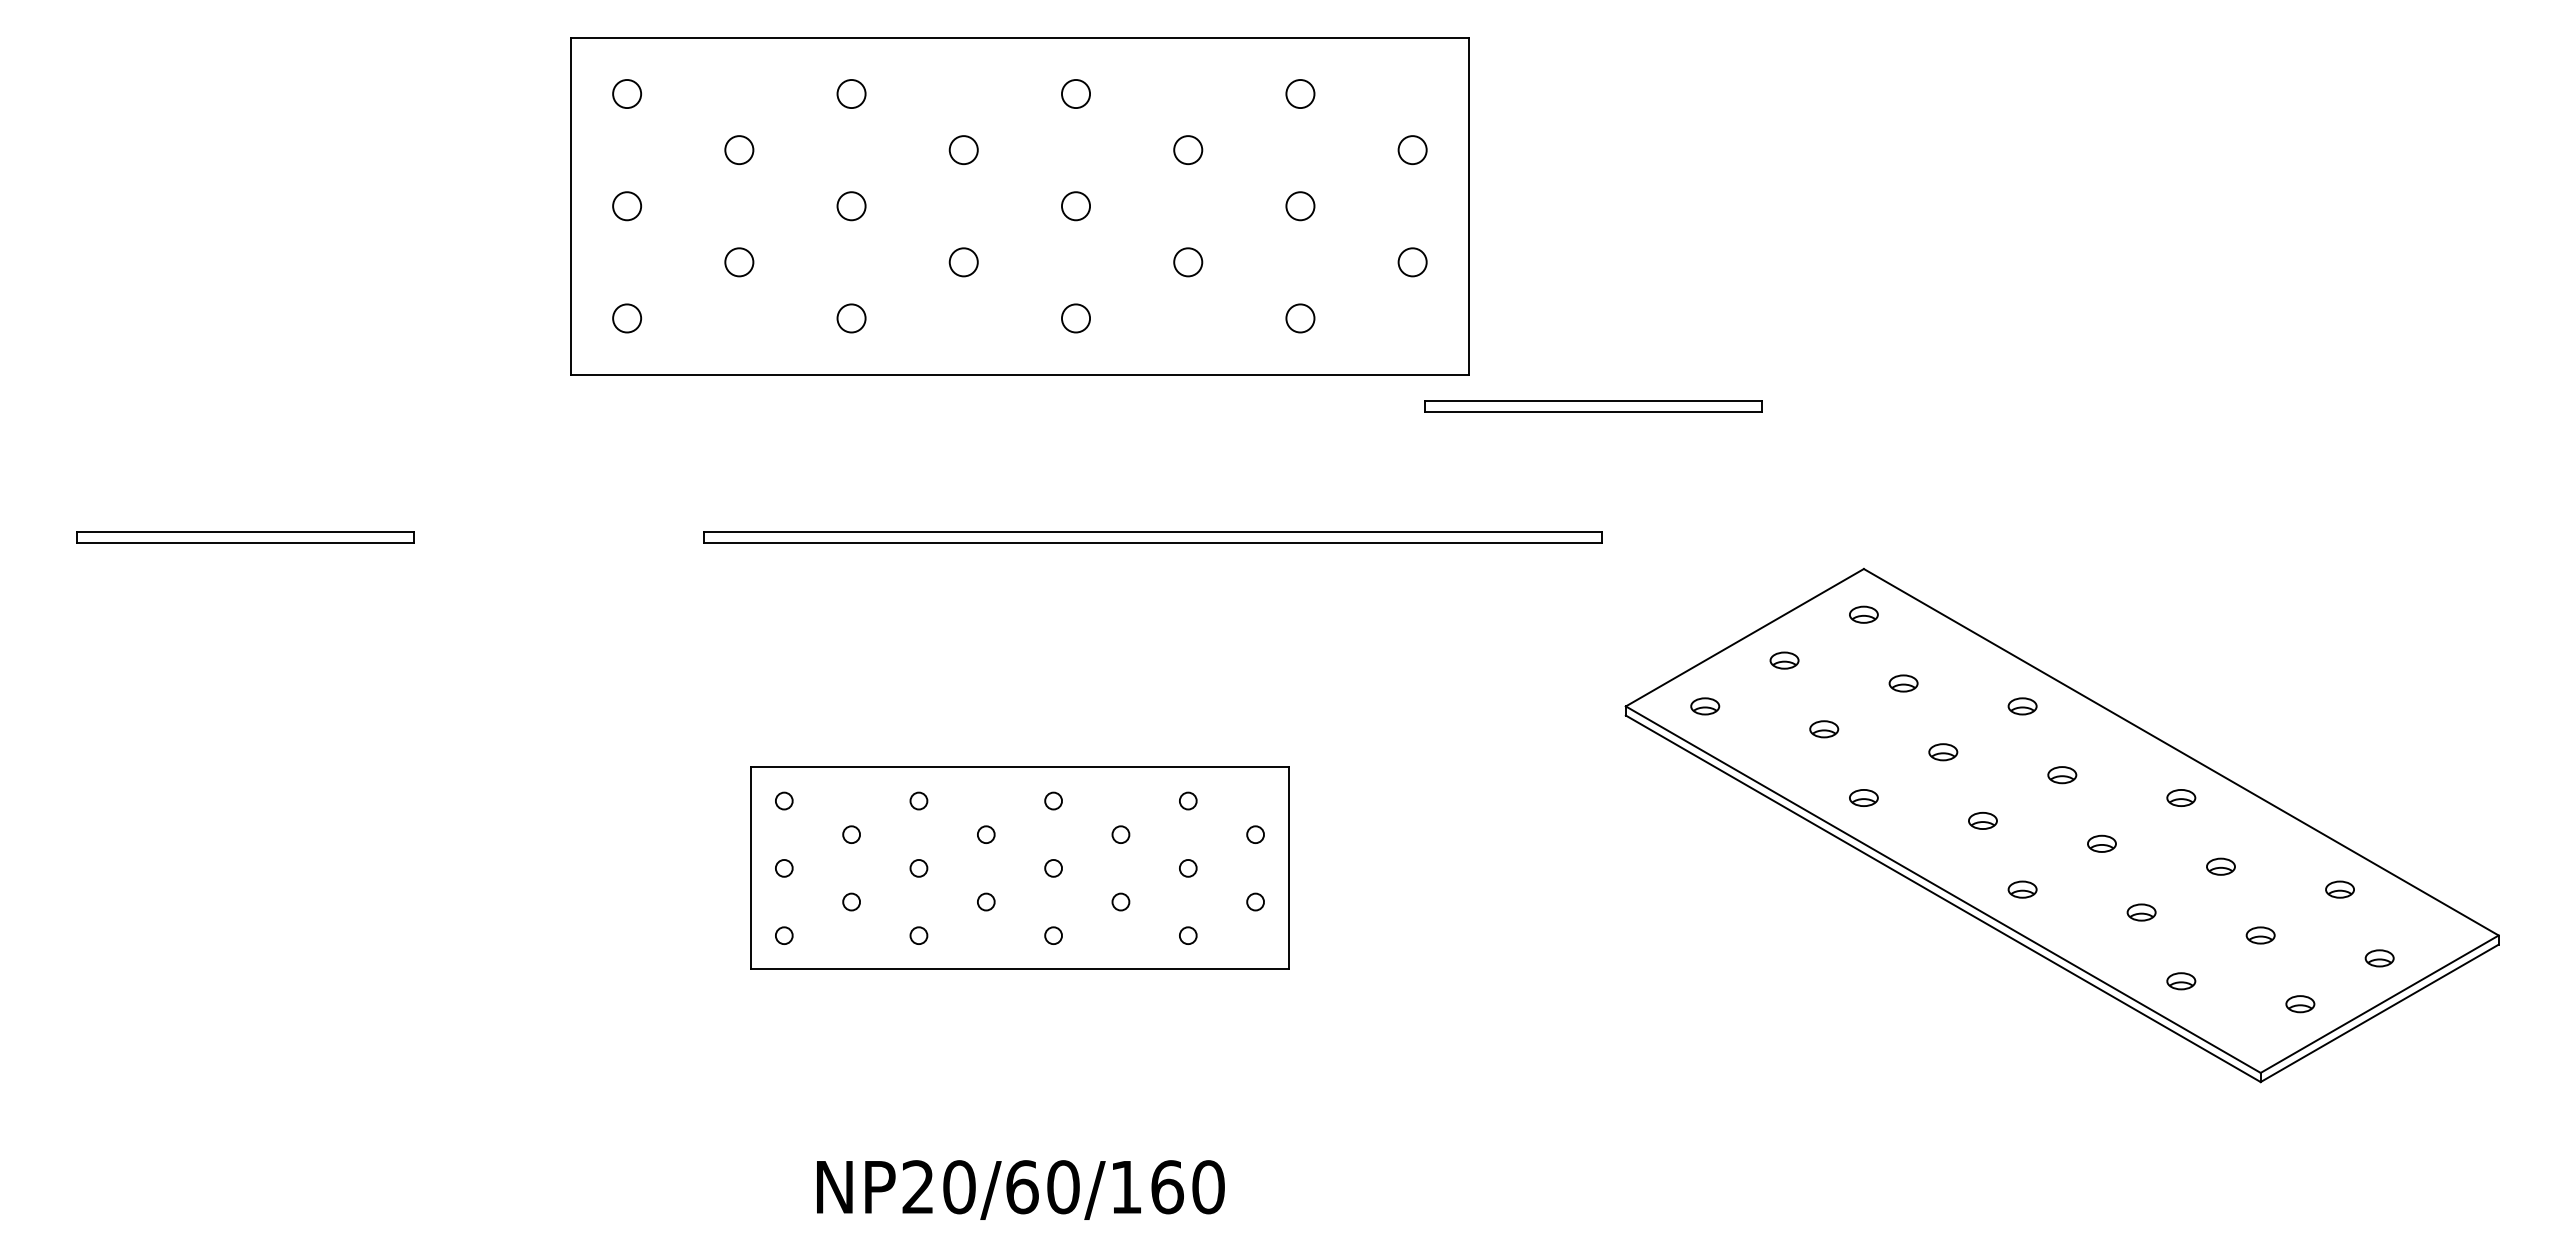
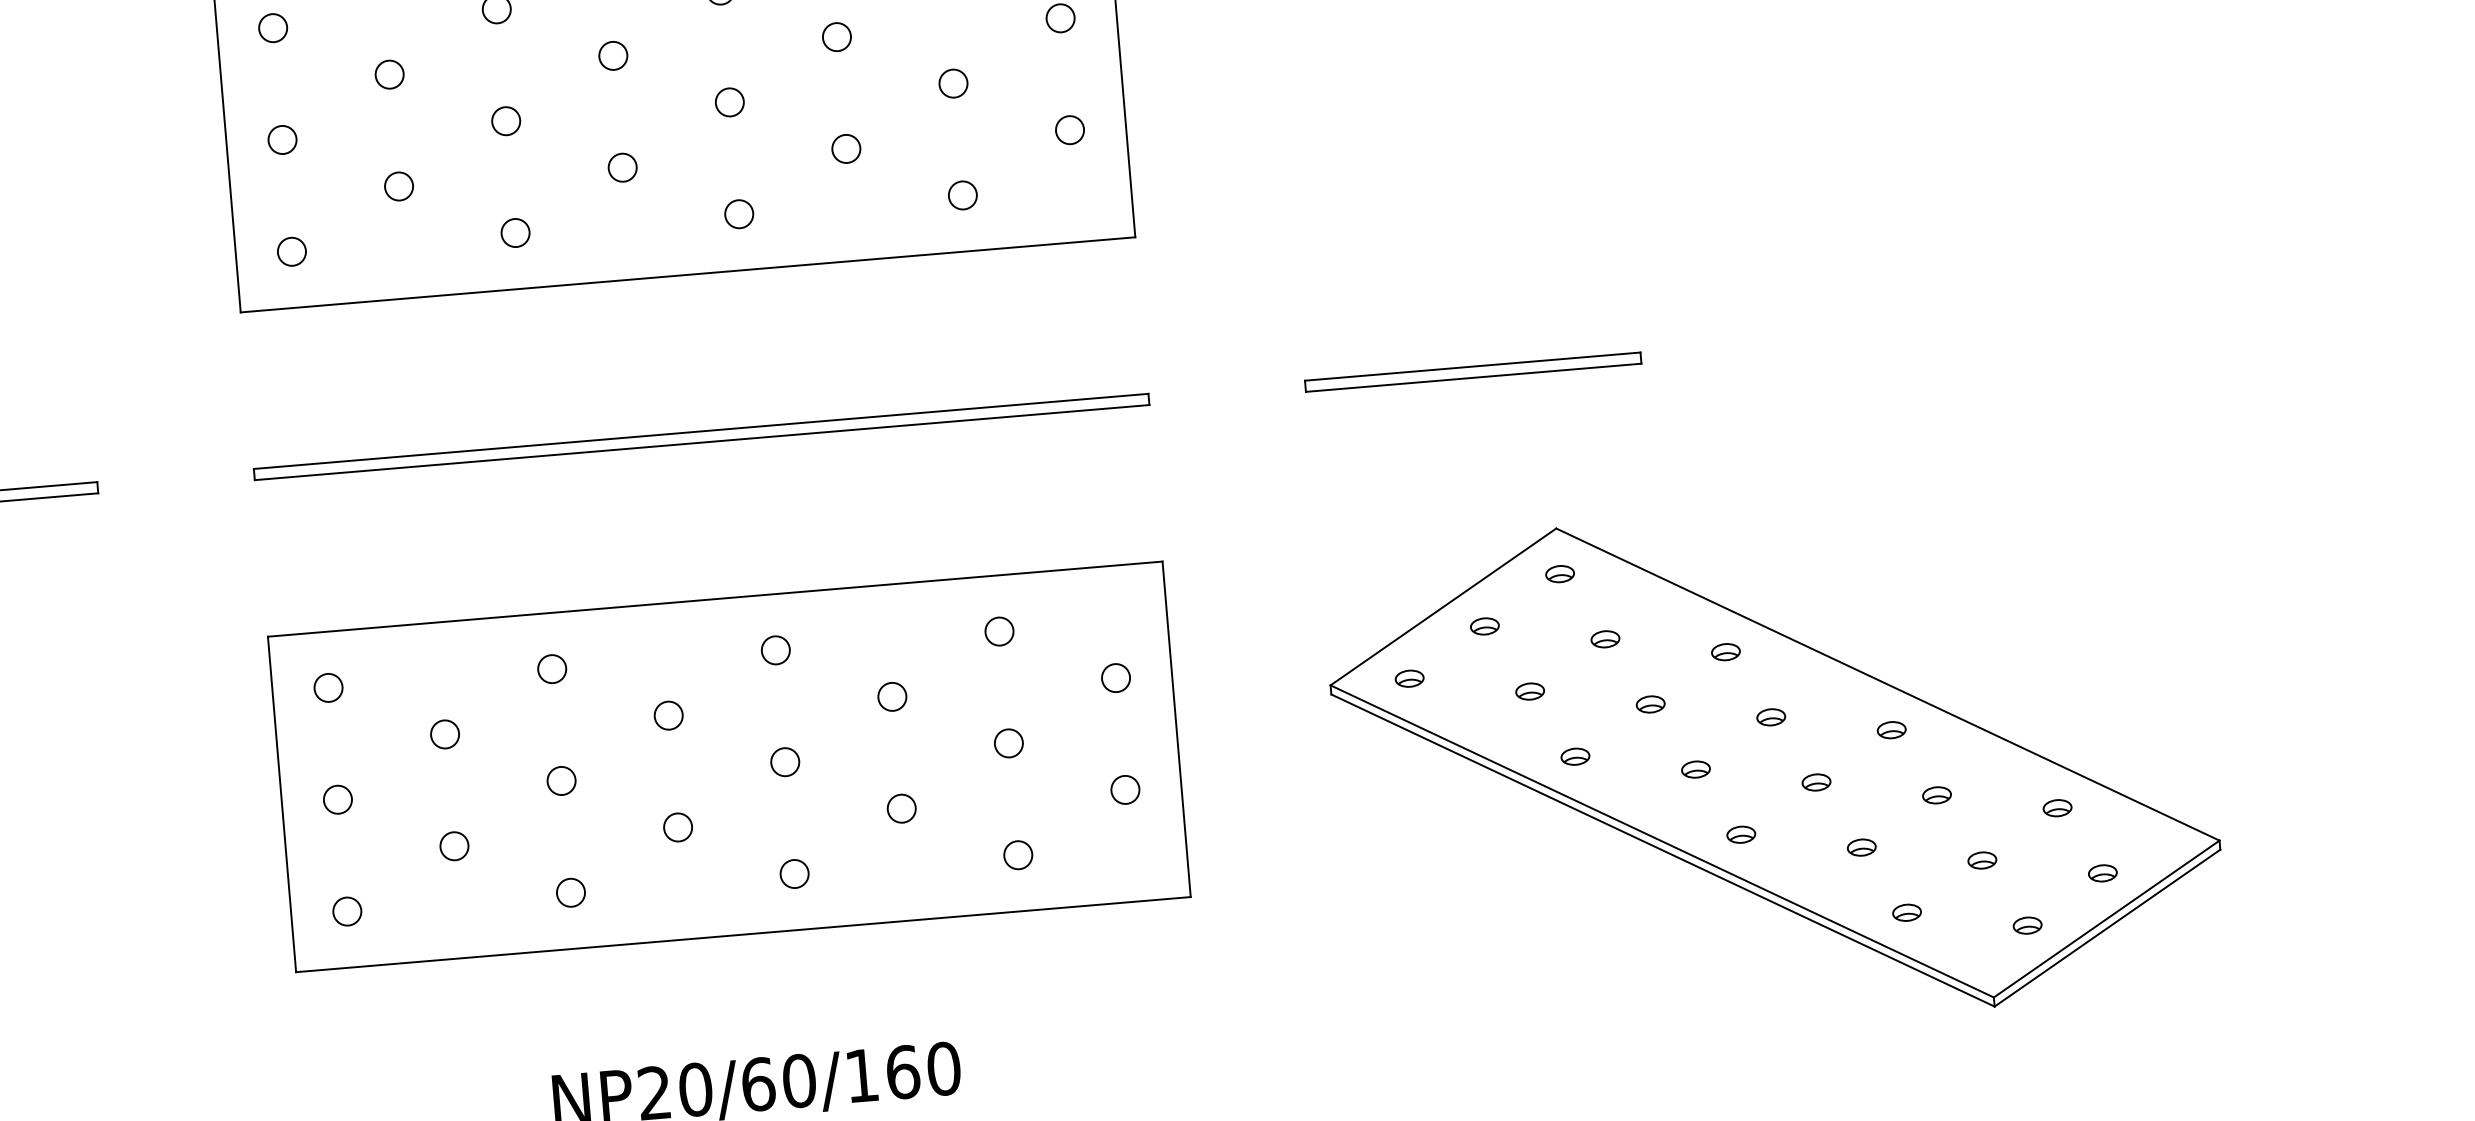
part: (1593, 406) -> (1473, 372), moved
part: (1152, 537) -> (701, 437), moved
part: (2061, 825) -> (1774, 767), moved
part: (1019, 868) -> (728, 767), size x1.67

